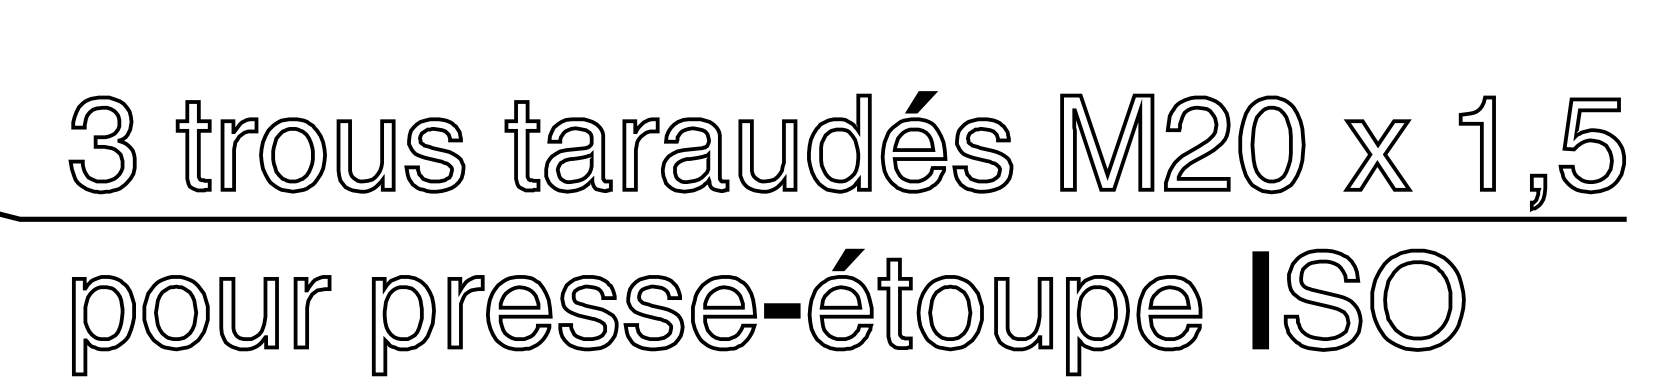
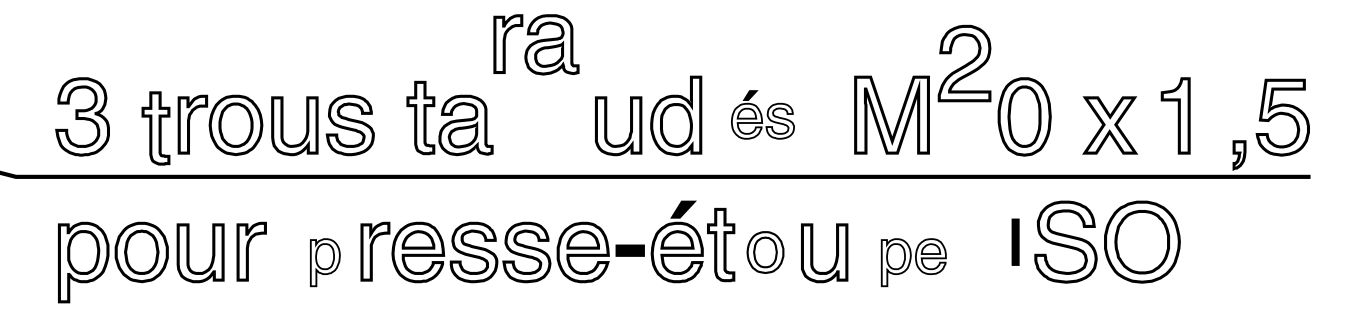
part: (946, 142) -> (762, 115), size x0.6
part: (1197, 143) -> (964, 63), moved
part: (1476, 143) -> (1175, 115), moved
part: (193, 146) -> (155, 128), moved
part: (675, 155) -> (536, 44), moved
part: (1260, 300) -> (1015, 242), size x0.6
part: (949, 313) -> (764, 252), size x0.7
part: (403, 325) -> (325, 262), size x0.6
part: (1134, 325) -> (913, 262), size x0.6

